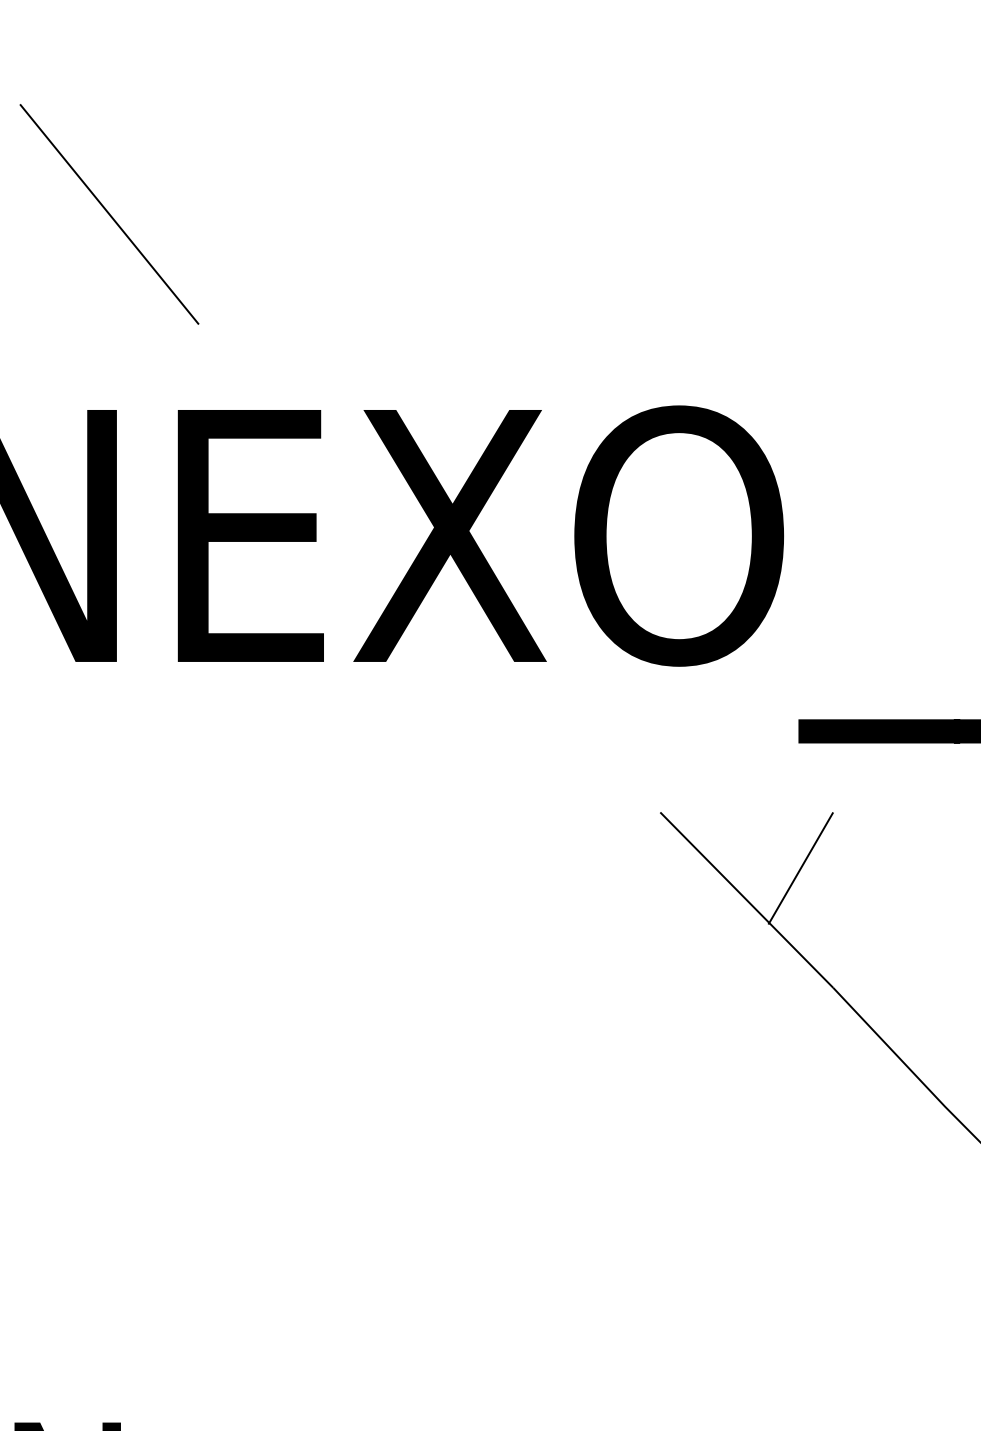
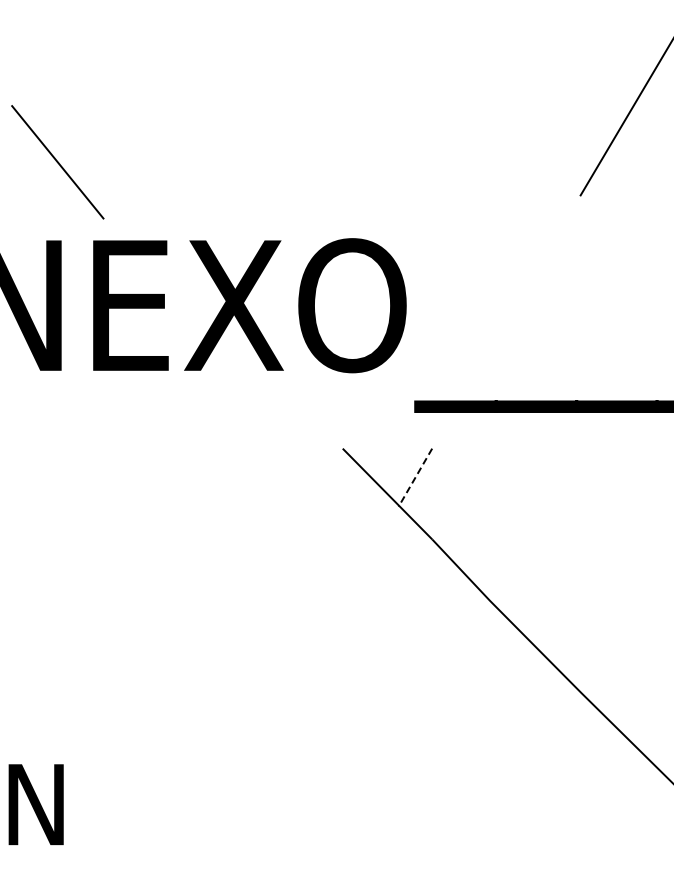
line: (108, 214) -> (57, 162), moved
line: (800, 868) -> (415, 477), solid -> dashed

